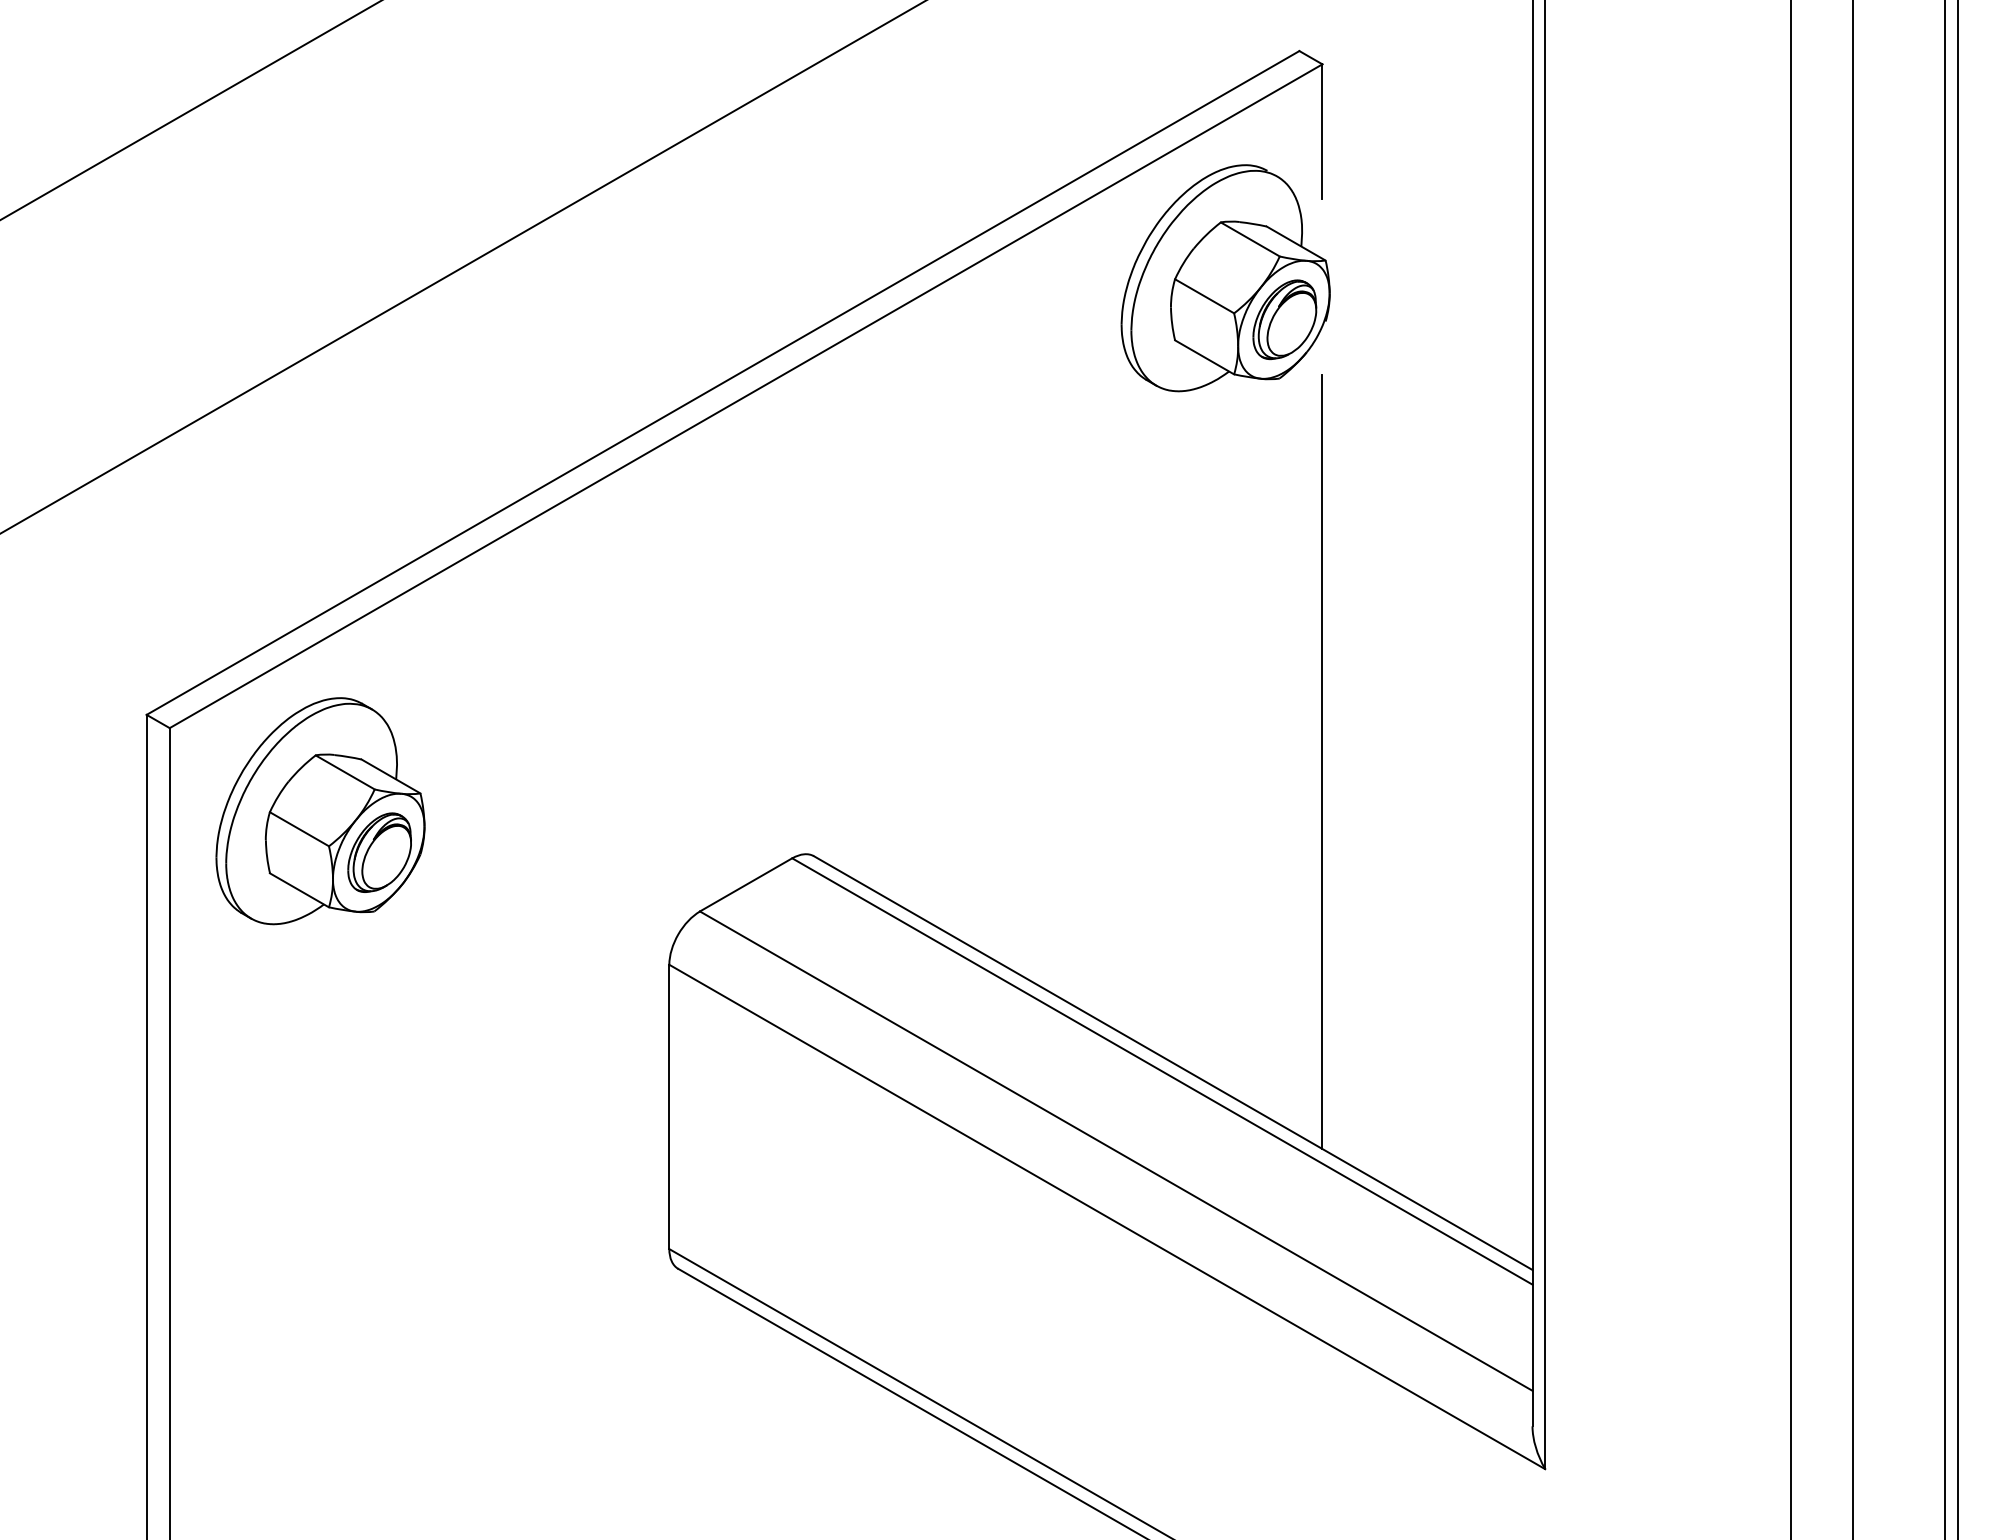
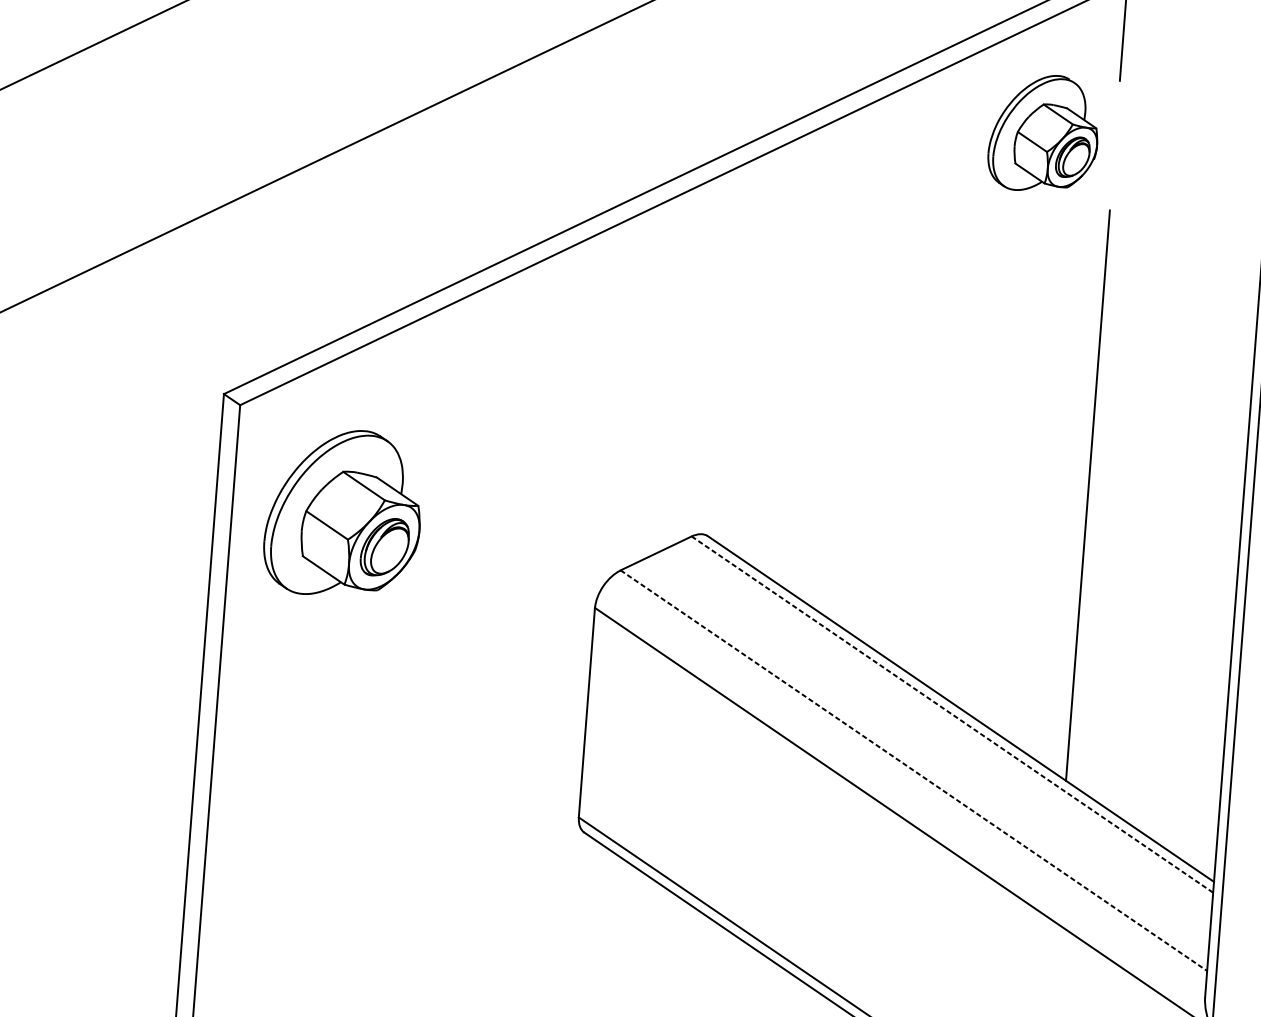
part: (1225, 278) -> (1043, 133), size x0.7
part: (320, 811) -> (343, 513), moved
line: (1162, 1071) -> (952, 714), solid -> dashed
line: (1116, 1151) -> (914, 770), solid -> dashed

